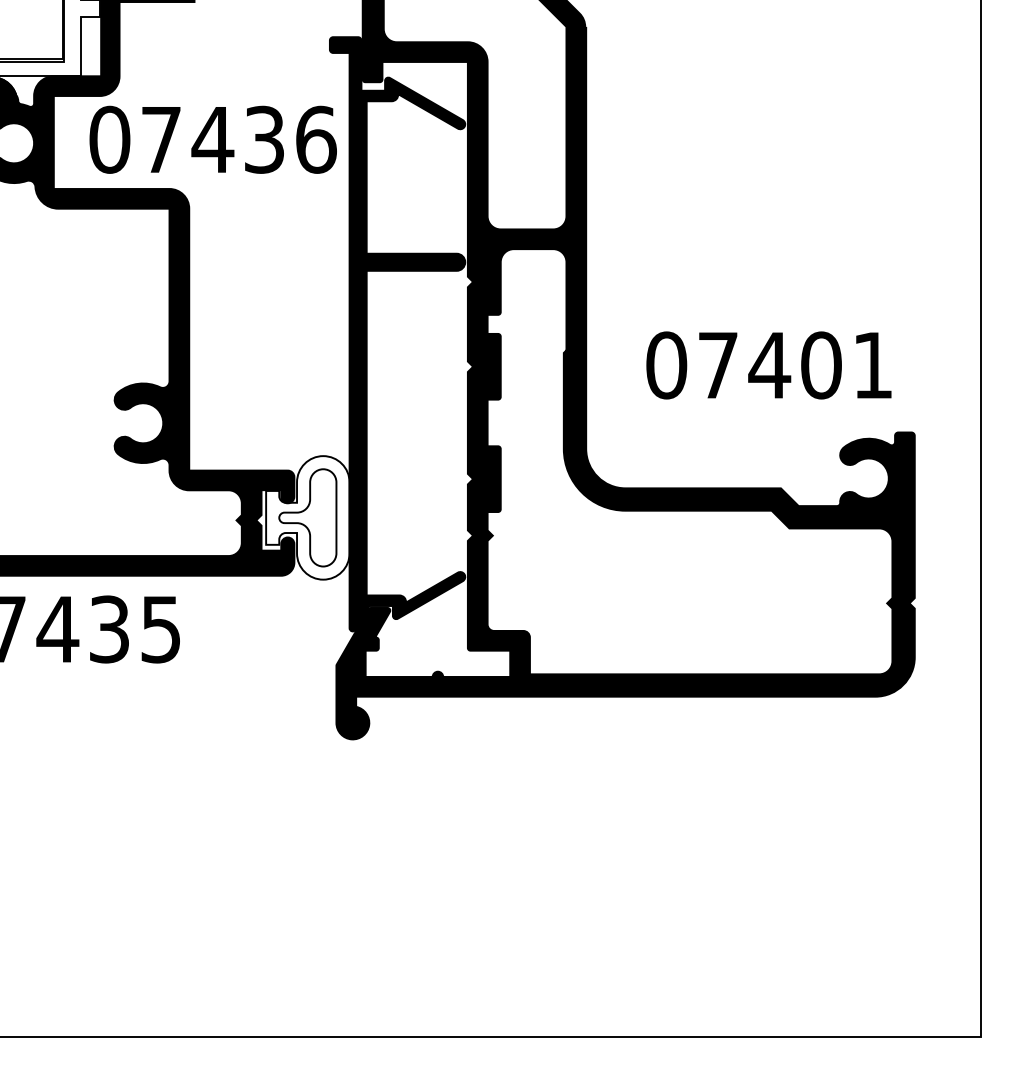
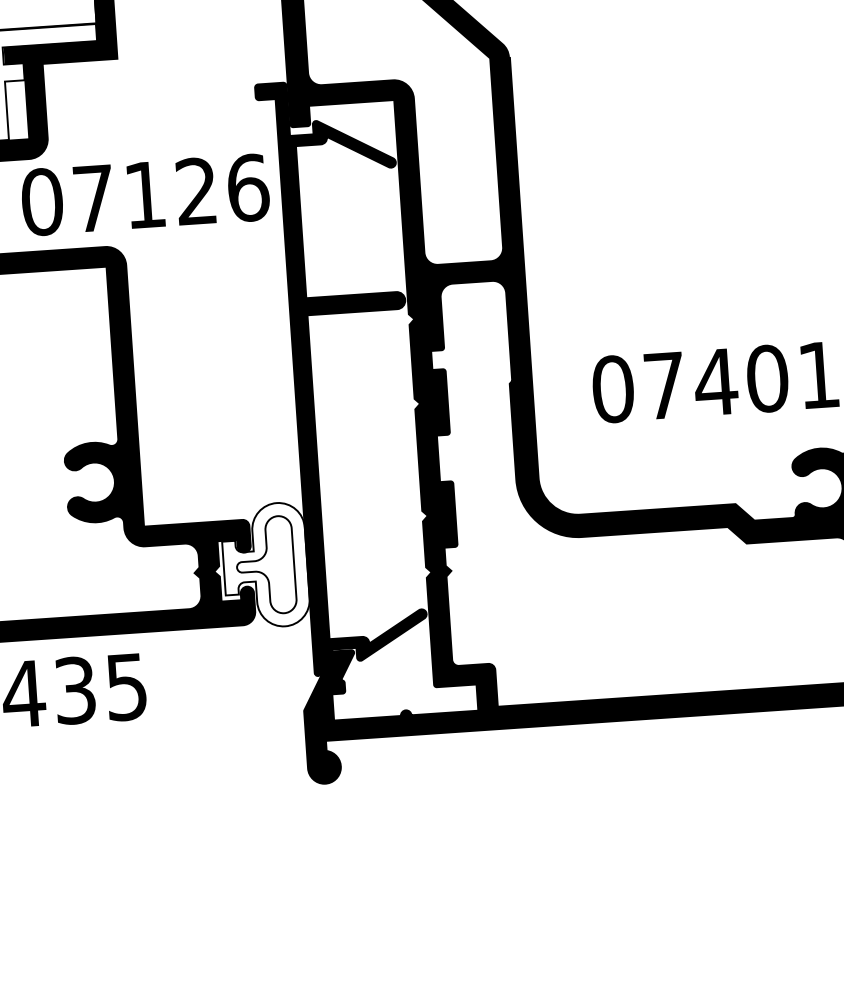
text: (237, 139) -> (169, 193), 07436 -> 07126

